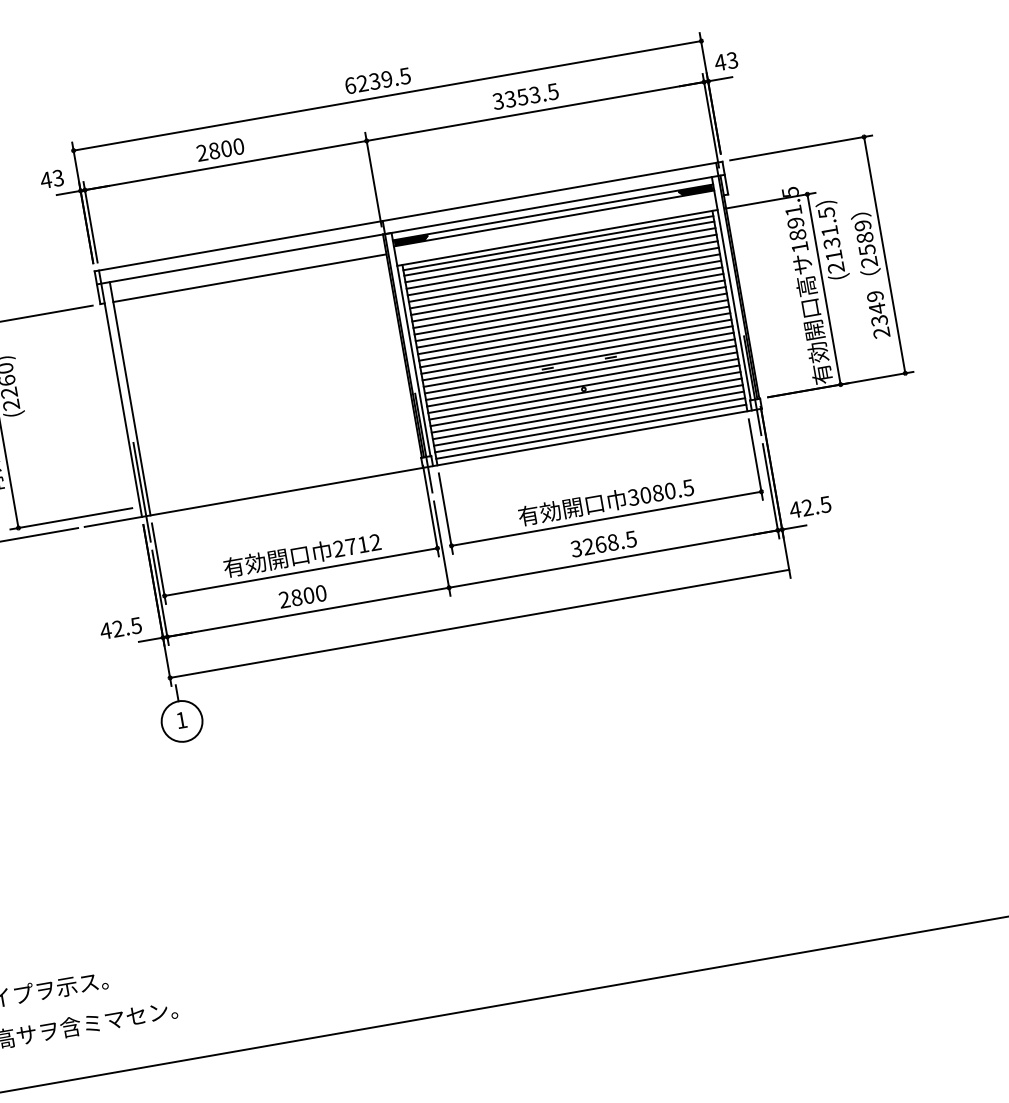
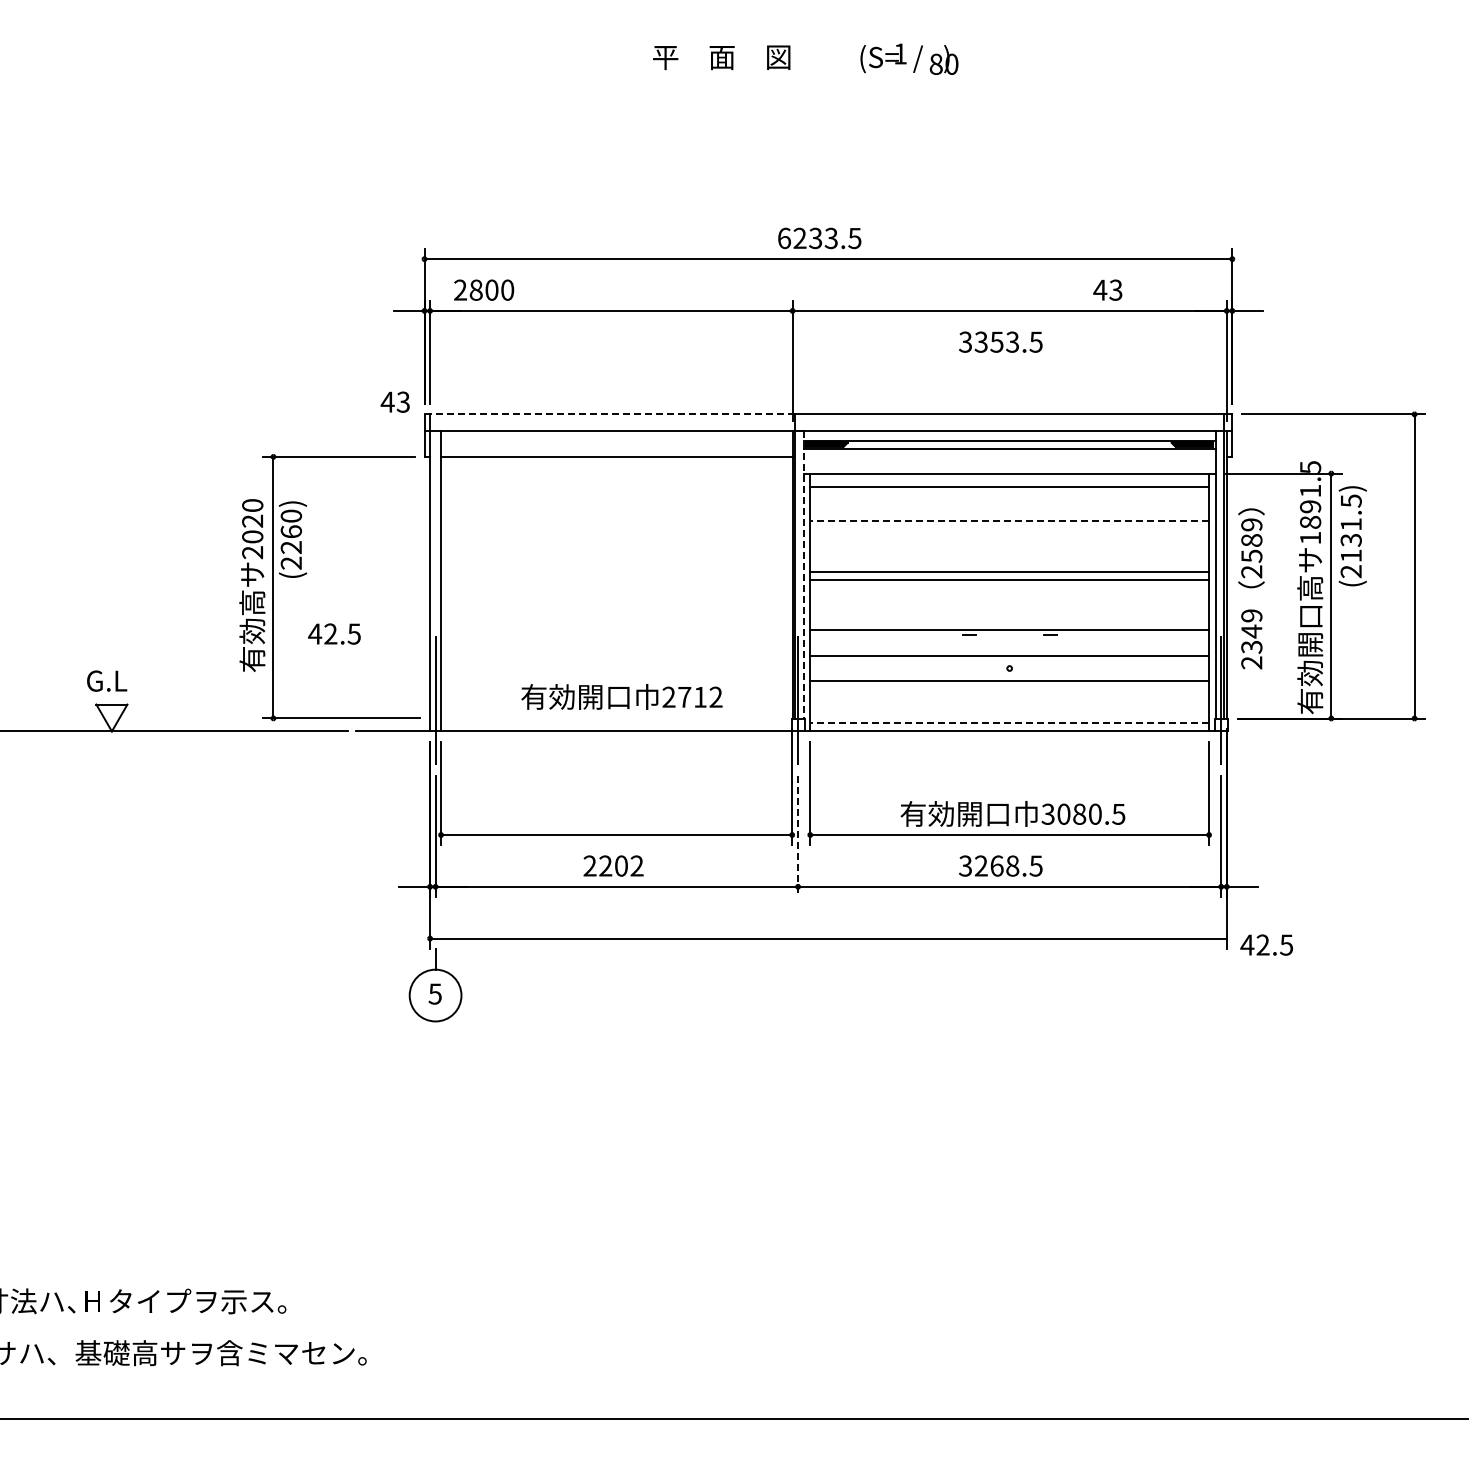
text: (725, 61) -> (1107, 289), moved
text: (386, 79) -> (830, 238), 6239.5 -> 6233.5
text: (525, 96) -> (1000, 341), moved
text: (220, 149) -> (484, 289), moved
text: (51, 178) -> (394, 401), moved
line: (558, 243) -> (1009, 480), removed
line: (238, 246) -> (609, 414), solid -> dashed
line: (560, 254) -> (1009, 495), removed
line: (561, 261) -> (1009, 504), removed
line: (562, 268) -> (1009, 512), removed
line: (563, 275) -> (1009, 521), solid -> dashed
text: (871, 275) -> (1251, 588), moved
line: (564, 281) -> (1009, 529), removed
line: (565, 287) -> (1009, 537), removed
line: (567, 294) -> (1009, 546), removed
line: (568, 300) -> (1009, 554), removed
line: (569, 307) -> (1009, 563), removed
line: (572, 327) -> (1009, 588), removed
line: (573, 333) -> (1009, 596), removed
line: (575, 340) -> (1009, 605), removed
line: (410, 344) -> (803, 574), solid -> dashed
line: (576, 346) -> (1009, 613), removed
line: (577, 353) -> (1009, 622), removed
line: (579, 366) -> (1009, 638), removed
line: (580, 373) -> (1009, 647), removed
line: (583, 386) -> (1009, 664), removed
line: (584, 392) -> (1009, 672), removed
line: (586, 405) -> (1009, 689), removed
line: (587, 411) -> (1009, 697), removed
line: (588, 418) -> (1009, 706), removed
line: (589, 425) -> (1009, 714), removed
line: (591, 432) -> (1009, 723), solid -> dashed
text: (810, 506) -> (1266, 944), moved
line: (442, 548) -> (798, 836), solid -> dashed
text: (301, 554) -> (621, 696), moved
text: (308, 595) -> (621, 865), 2800 -> 2202
text: (120, 627) -> (334, 633), moved
text: (180, 719) -> (434, 993), 1 -> 5

